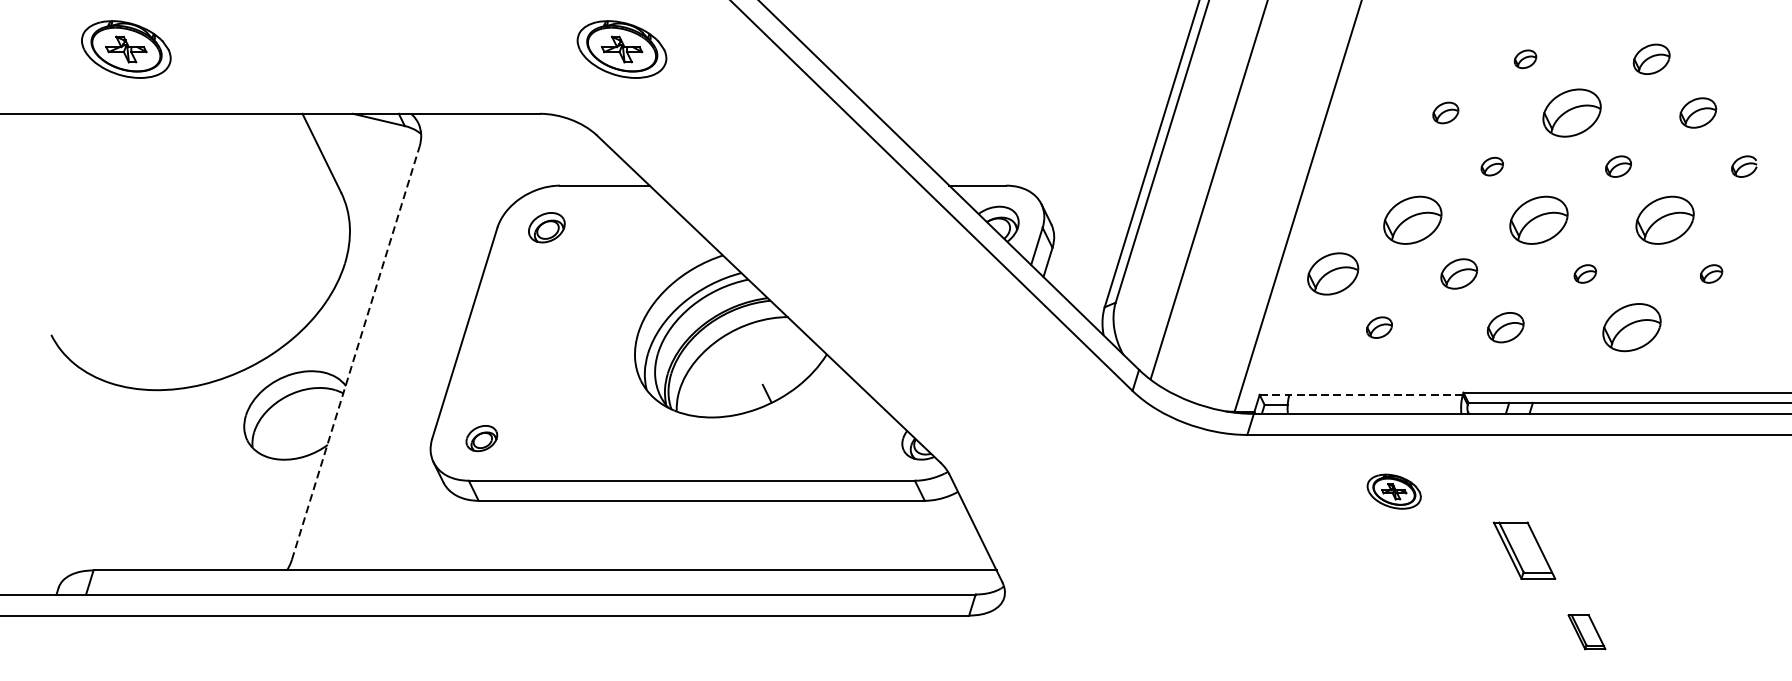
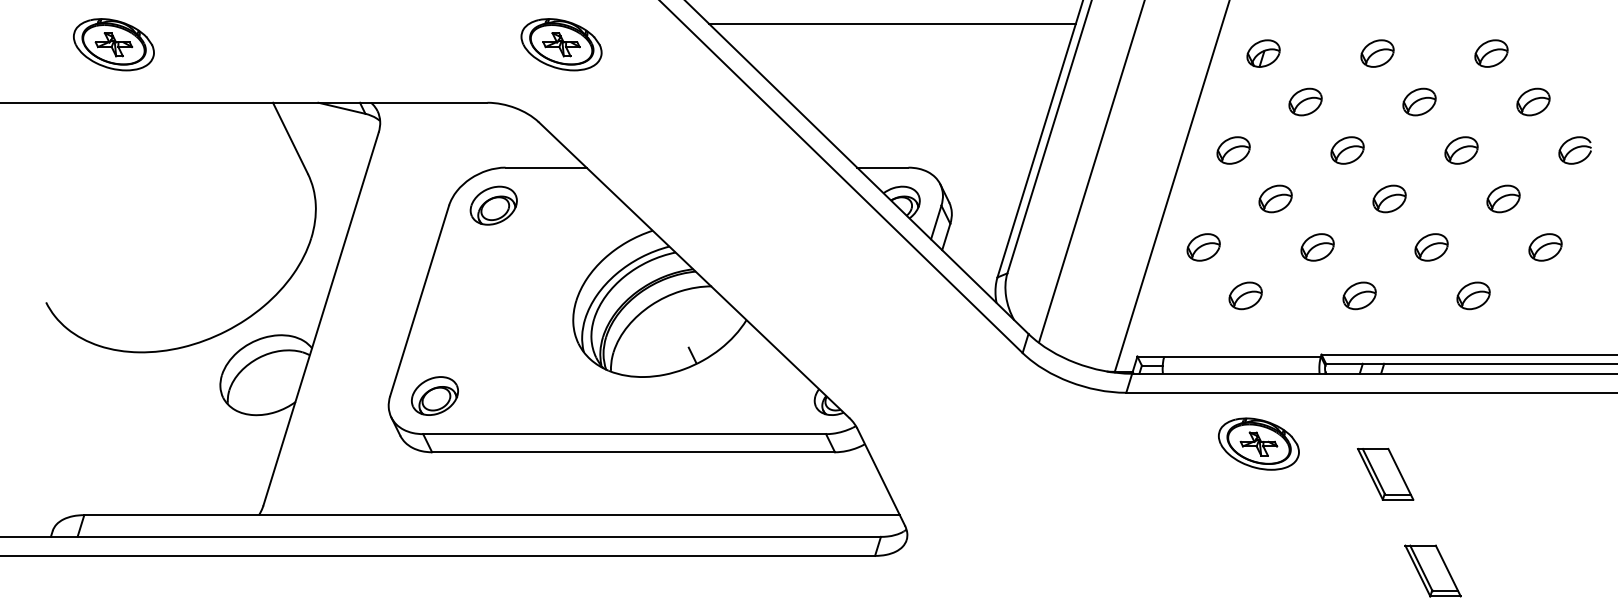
line: (988, 26) -> (892, 23), added
part: (1399, 59) -> (1263, 53), added
part: (1525, 59) -> (1377, 53), size x1.67
part: (1445, 112) -> (1305, 101), size x1.43
part: (1572, 112) -> (1419, 101), size x0.62
part: (1366, 166) -> (1233, 150), added
part: (1492, 166) -> (1347, 150), size x1.67
part: (1618, 166) -> (1461, 150), size x1.43
part: (1743, 166) -> (1574, 150), size x1.43
part: (1412, 219) -> (1275, 198), size x0.62
part: (1538, 219) -> (1389, 198), size x0.62
part: (1665, 219) -> (1503, 198), size x0.62
part: (546, 227) -> (493, 205), size x1.43
part: (1332, 274) -> (1203, 247), size x0.71
part: (1585, 274) -> (1431, 247), size x1.67
part: (1711, 274) -> (1545, 247), size x1.67
part: (1379, 327) -> (1245, 295), size x1.43
part: (1631, 327) -> (1473, 295), size x0.62
line: (356, 352) -> (321, 318), dashed -> solid
line: (1361, 394) -> (1229, 356), dashed -> solid
part: (481, 437) -> (434, 395), size x1.67
part: (1393, 491) -> (1258, 443), size x1.67
part: (1524, 549) -> (1385, 473), moved
part: (1586, 631) -> (1432, 570), size x1.67

